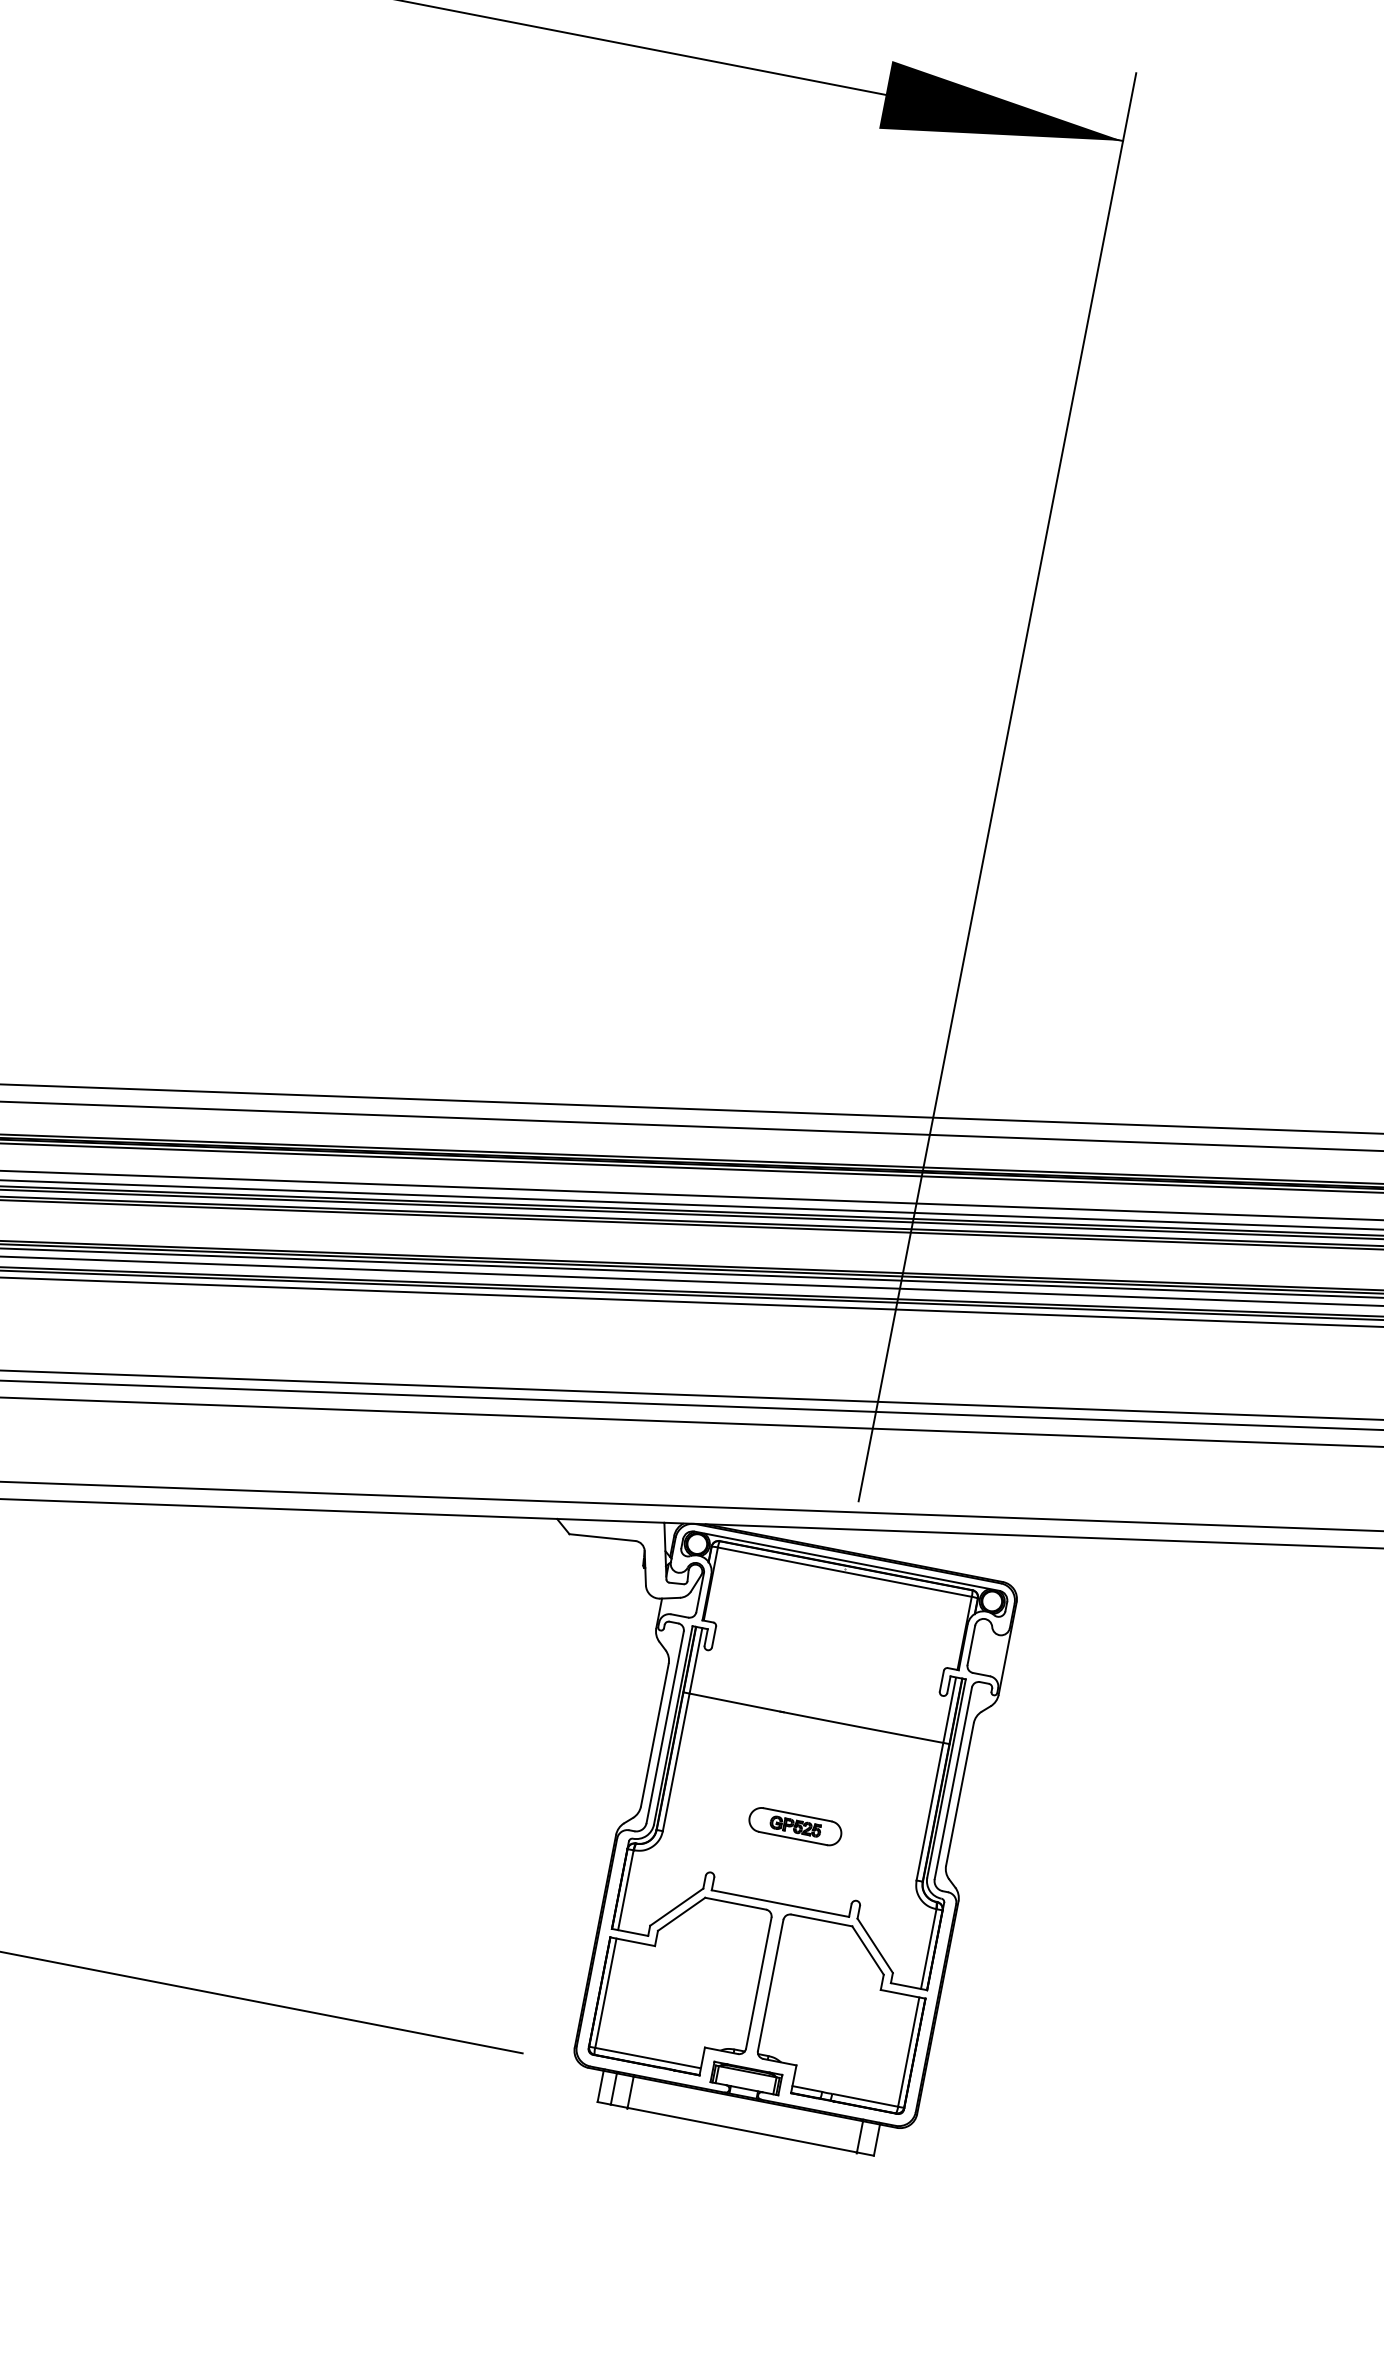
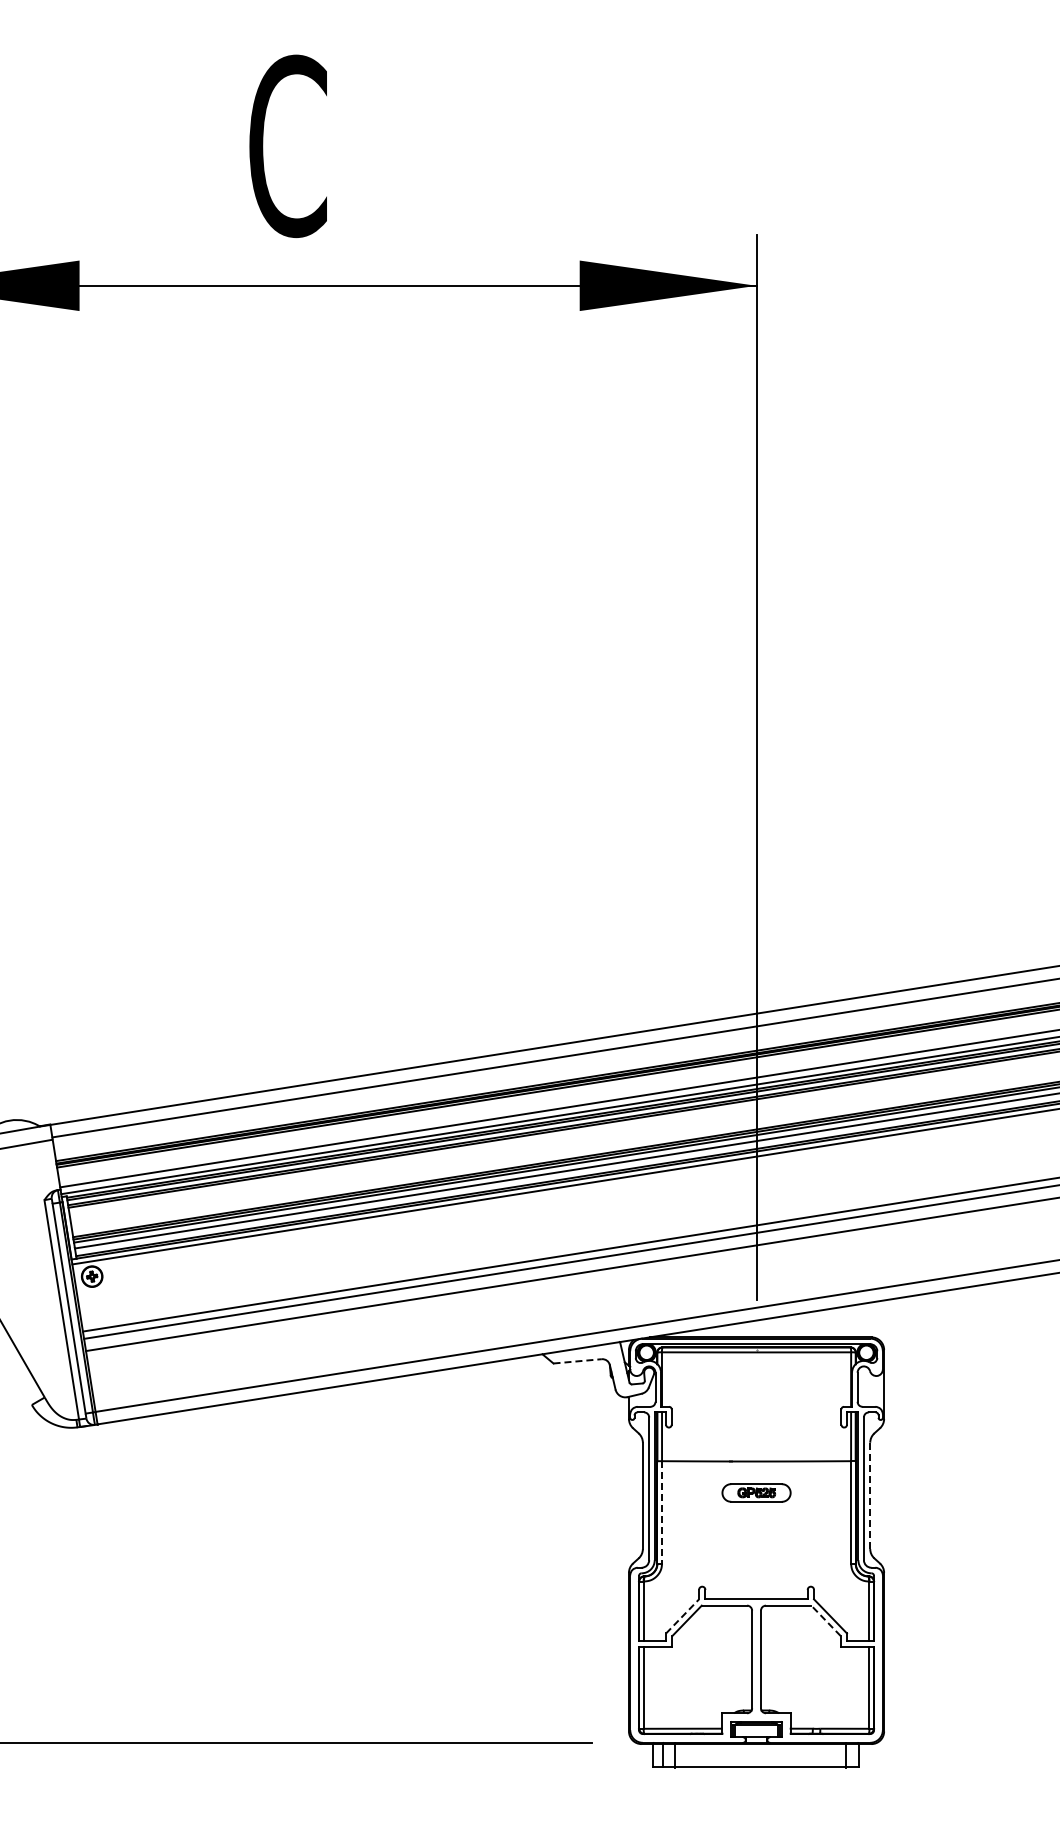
line: (603, 1538) -> (578, 1361), solid -> dashed
line: (676, 1762) -> (662, 1512), solid -> dashed
line: (960, 1795) -> (870, 1496), solid -> dashed
part: (795, 1825) -> (756, 1492), moved
line: (676, 1907) -> (682, 1616), solid -> dashed
line: (867, 1949) -> (825, 1620), solid -> dashed

